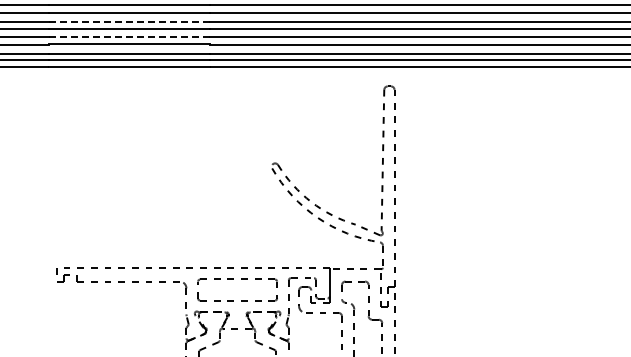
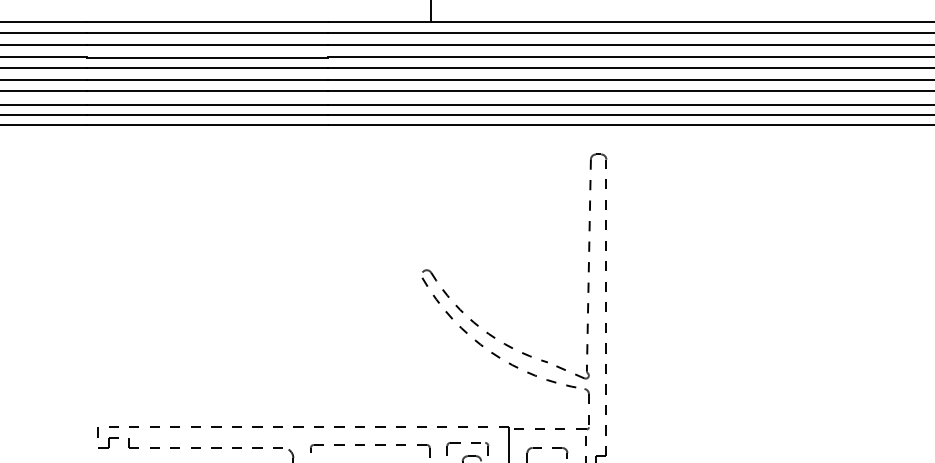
line: (129, 21) -> (207, 56), dashed -> solid
line: (129, 36) -> (207, 79), dashed -> solid

